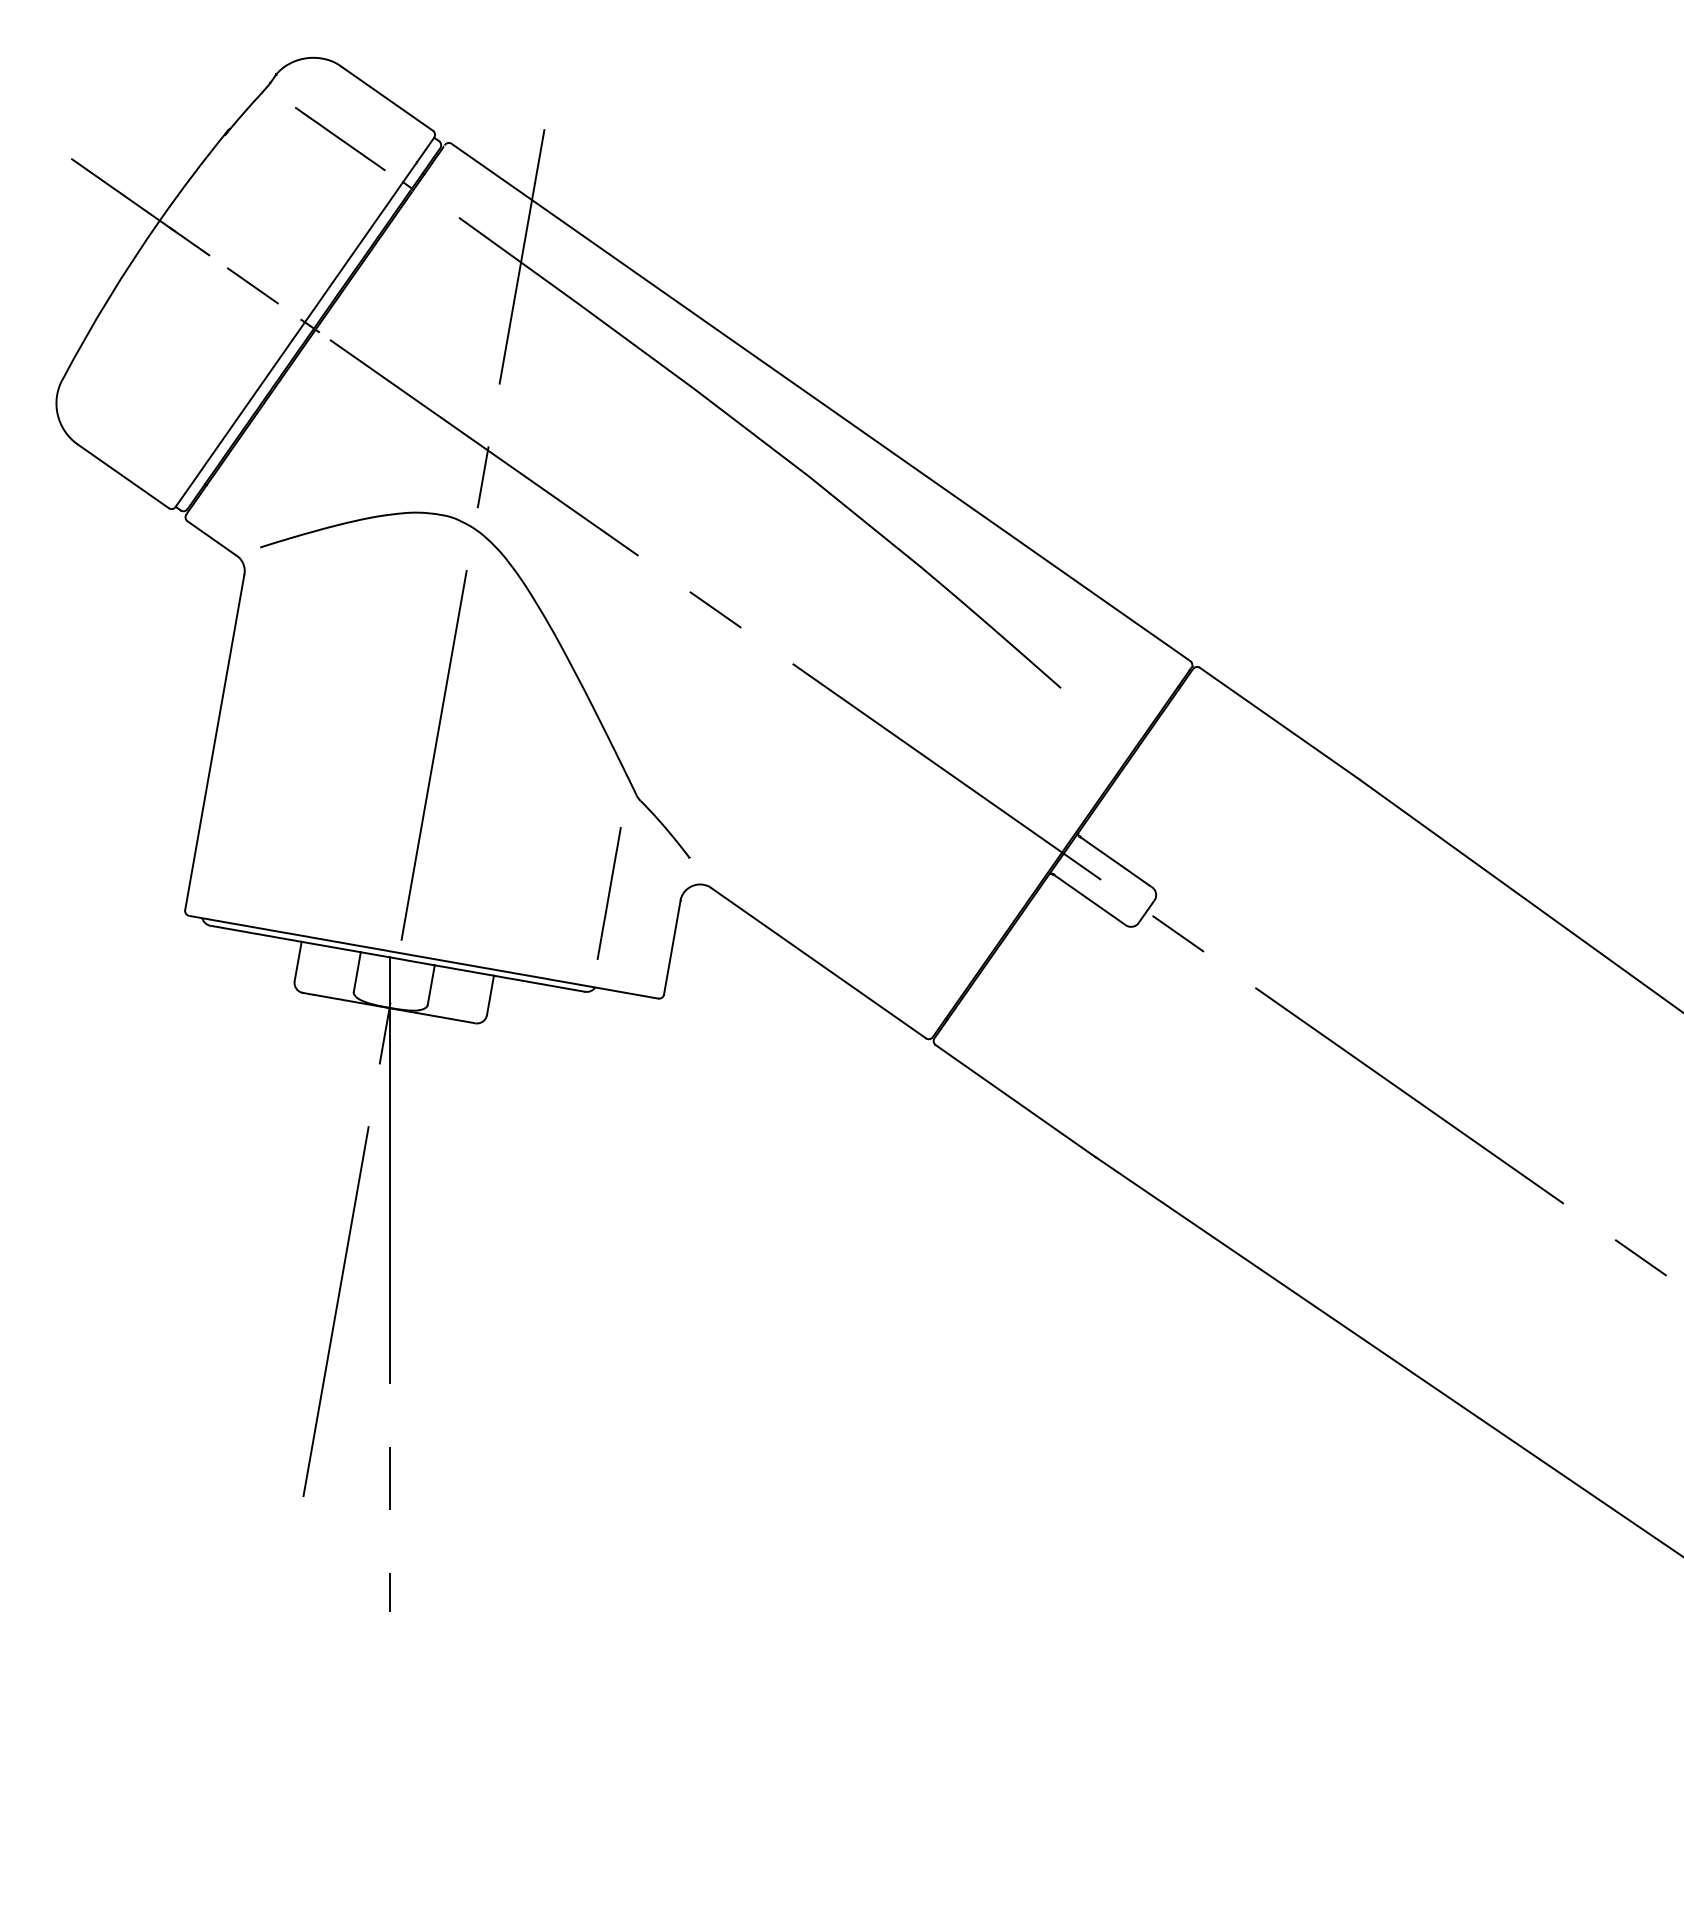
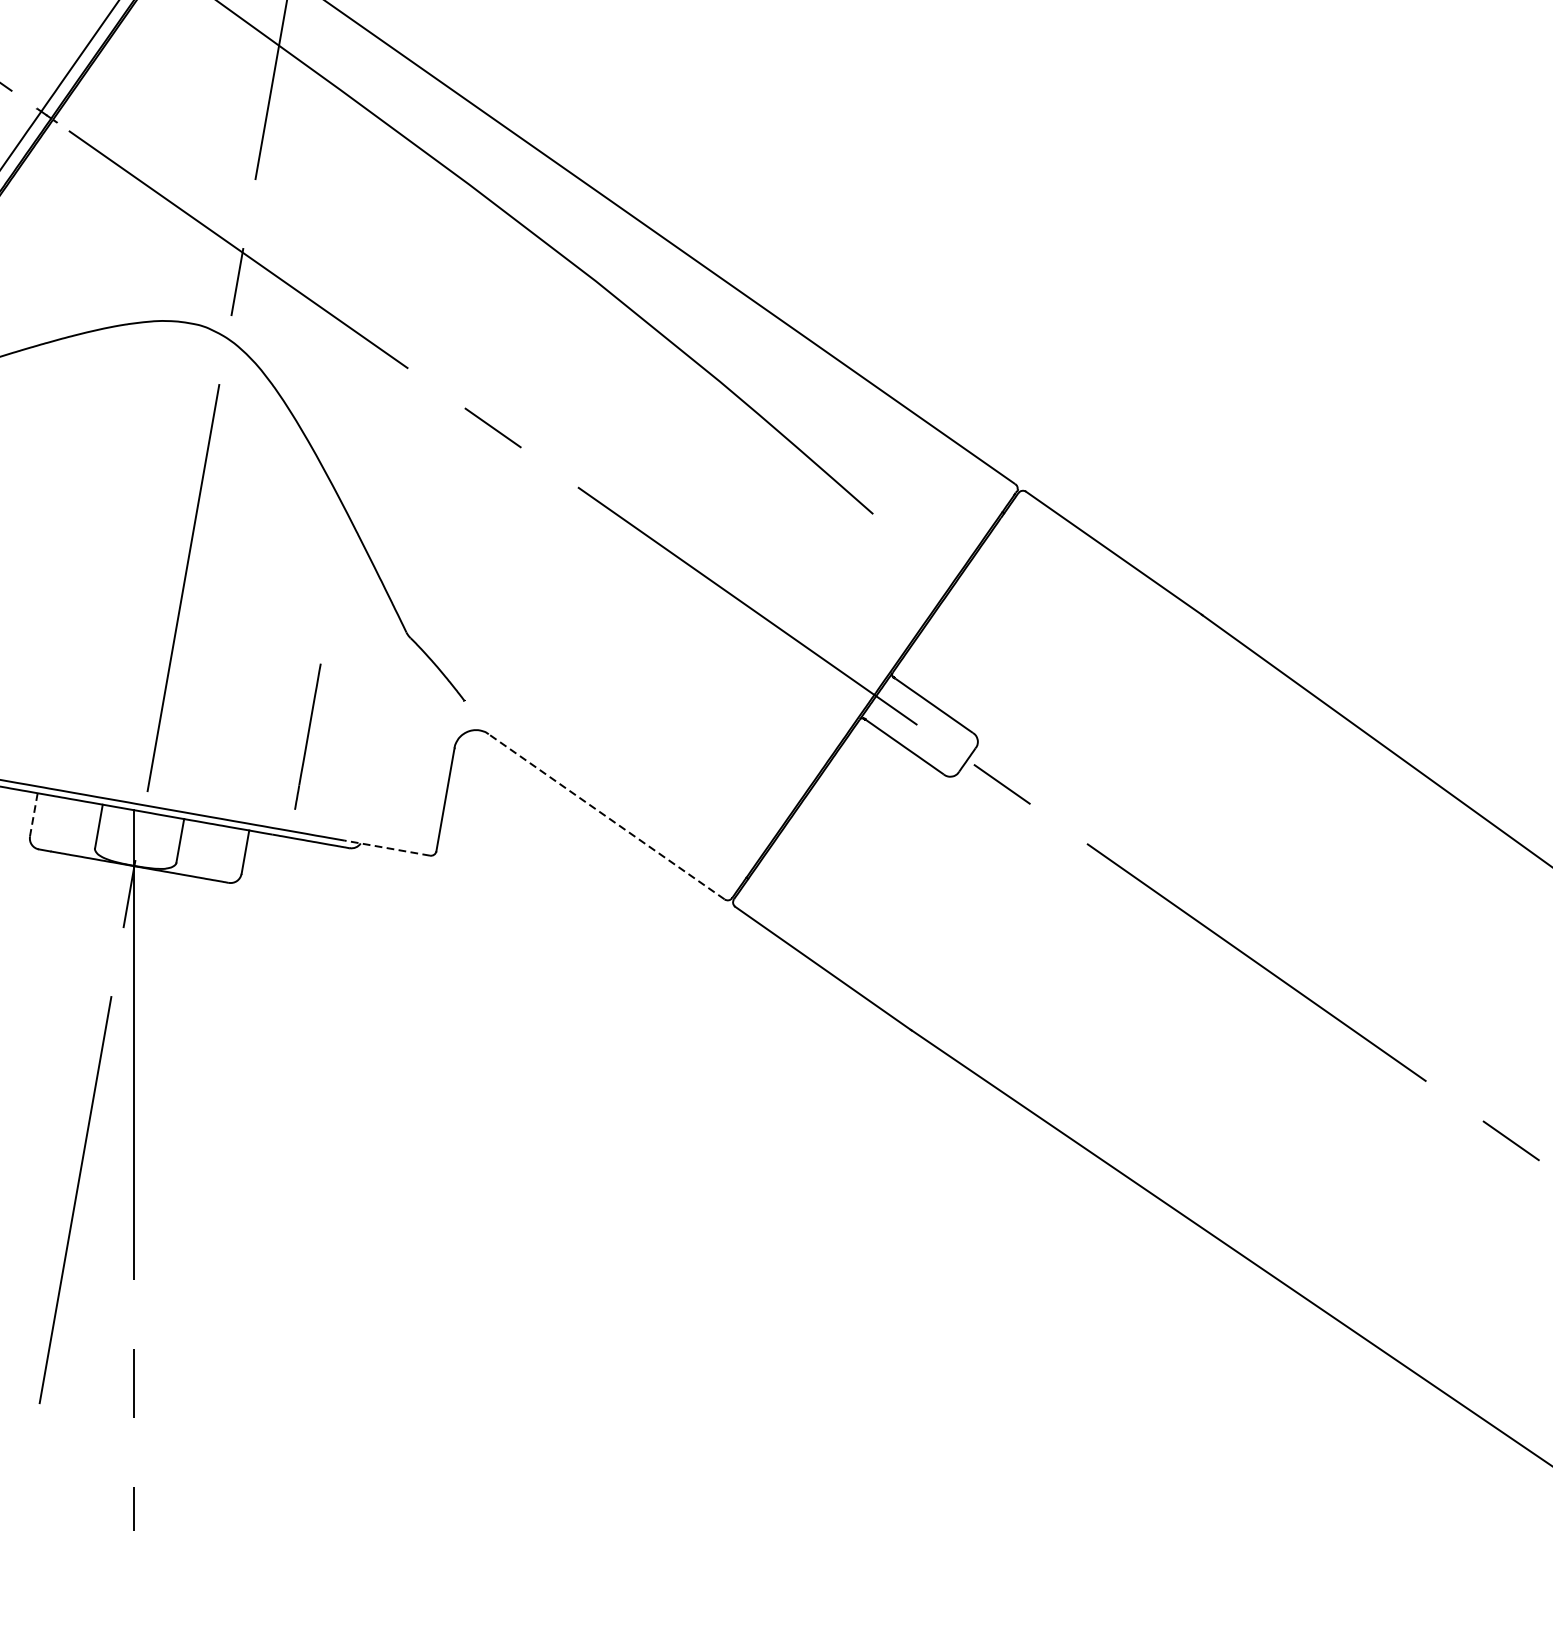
line: (608, 893) -> (307, 736), moved
line: (298, 961) -> (34, 814), solid -> dashed
line: (818, 963) -> (606, 817), solid -> dashed
line: (619, 991) -> (387, 847), solid -> dashed

